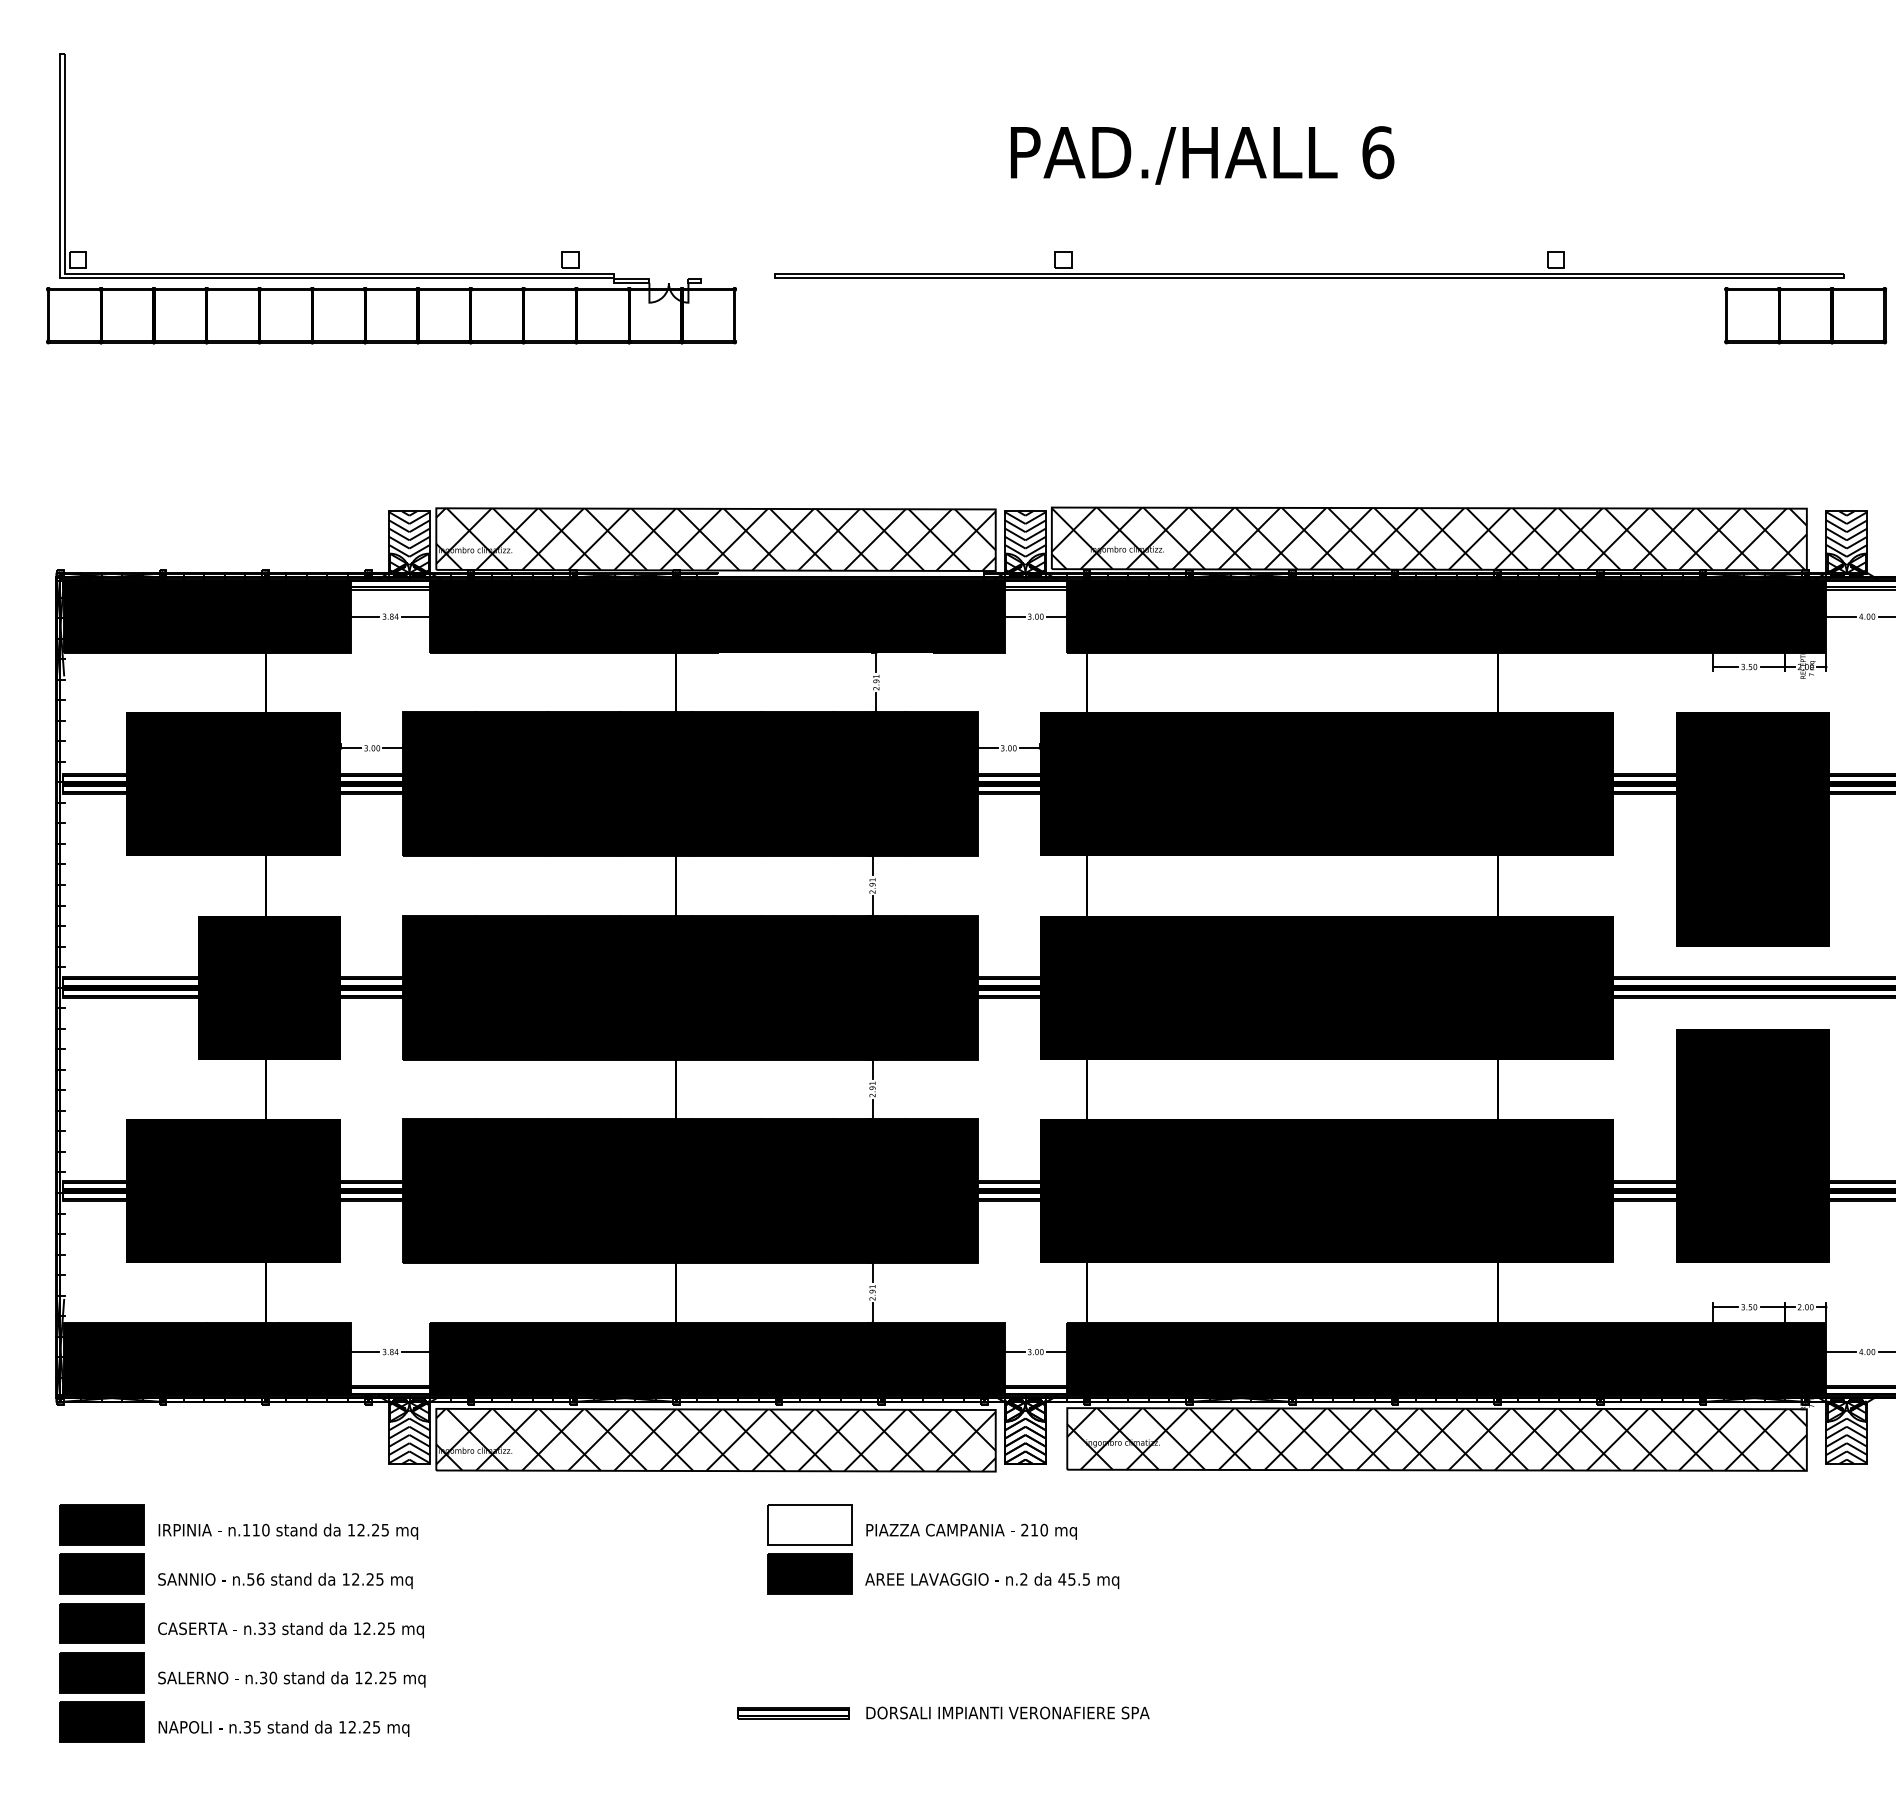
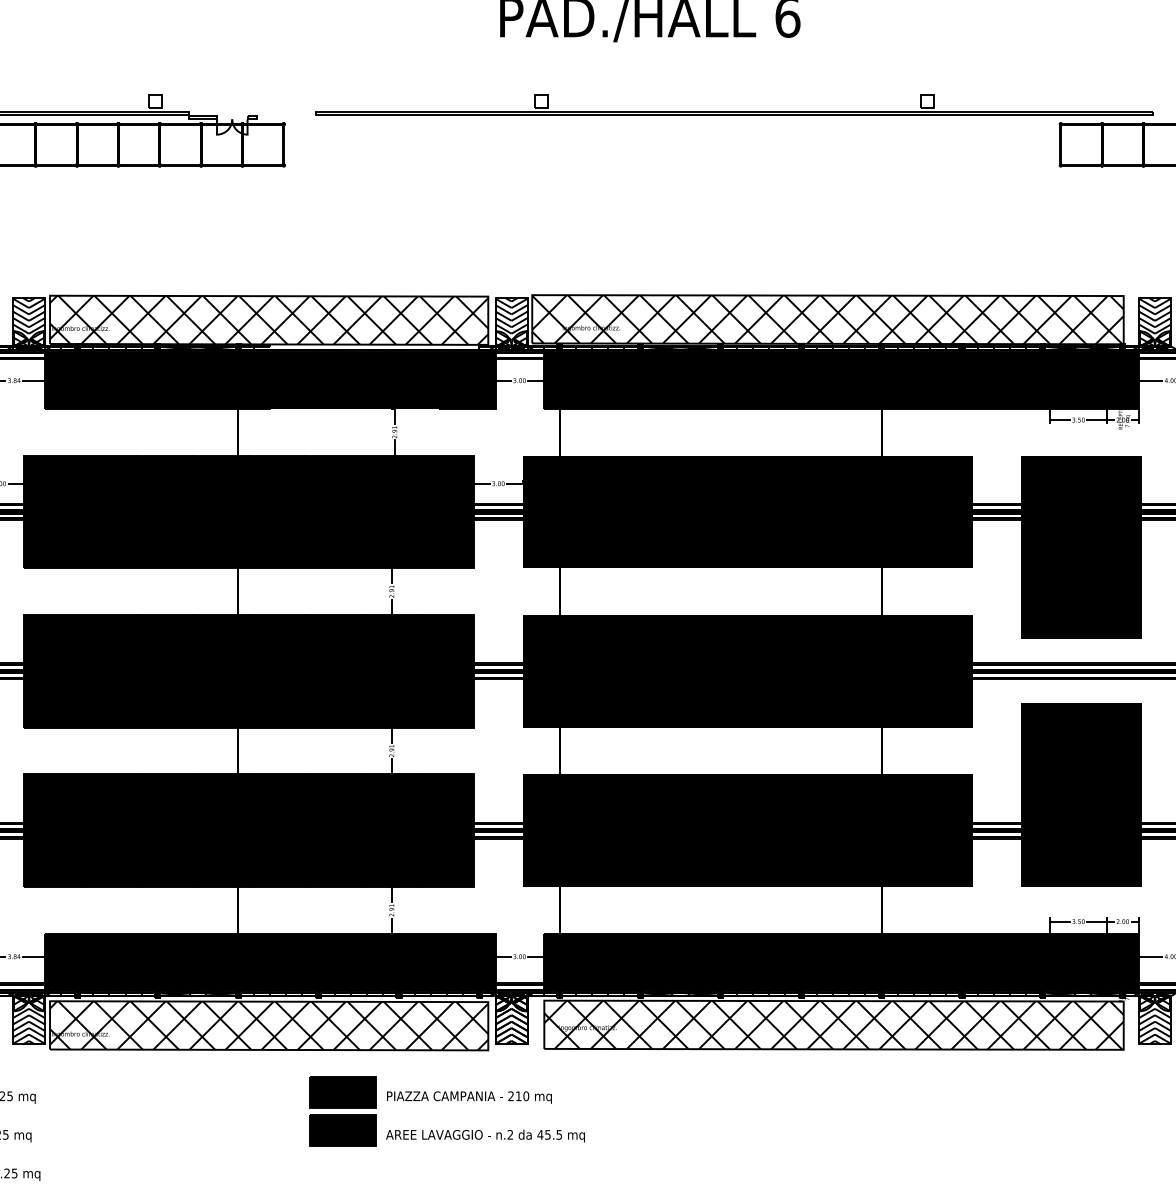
fill: (809, 1524) -> (342, 1091), added

